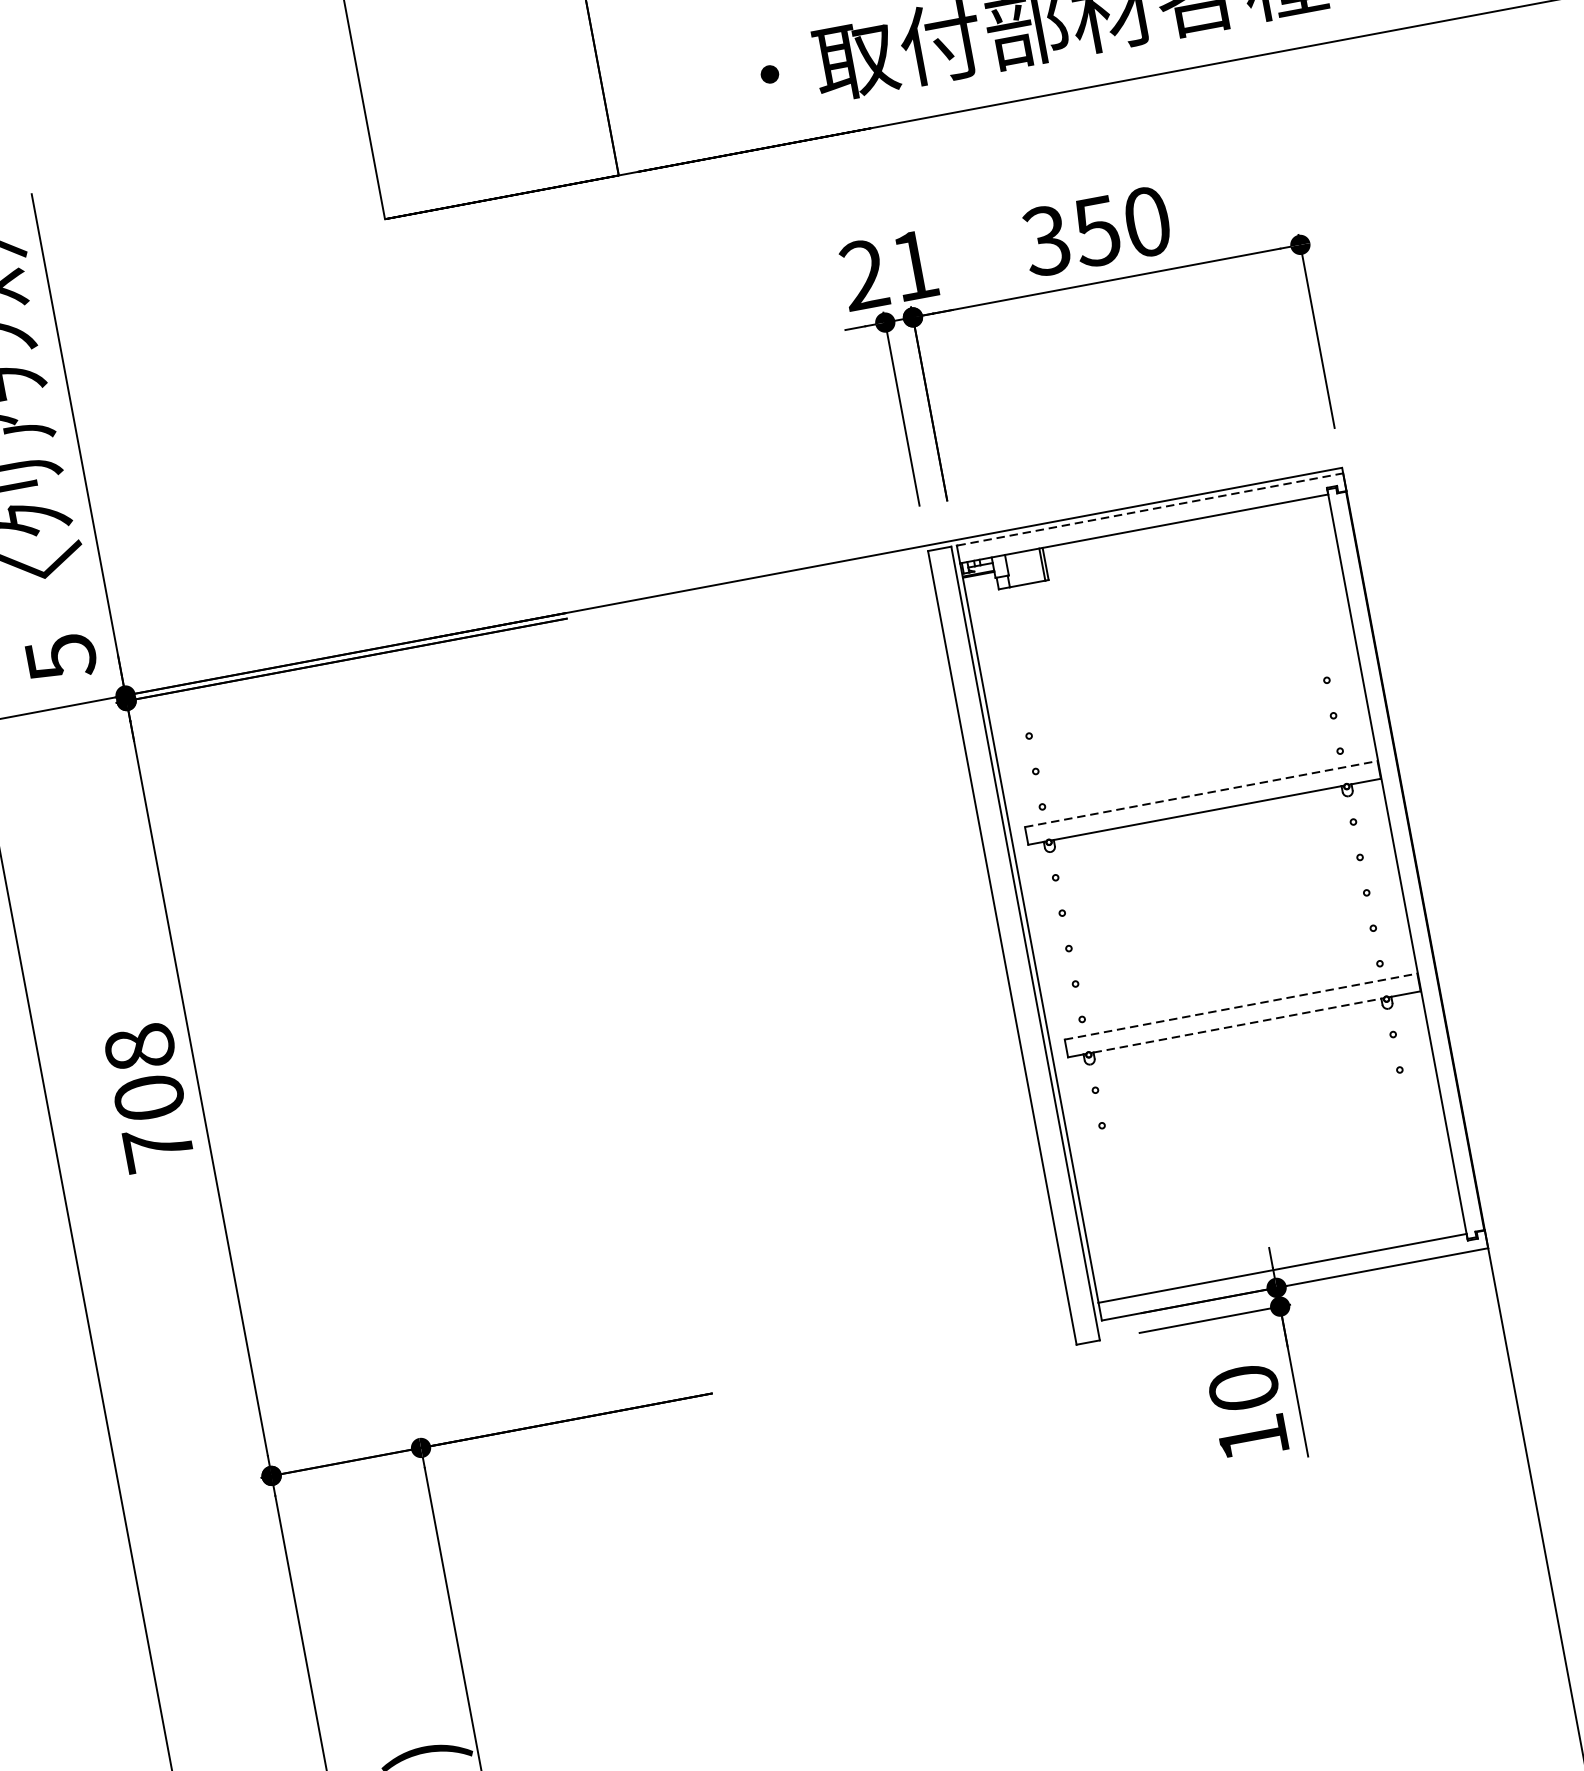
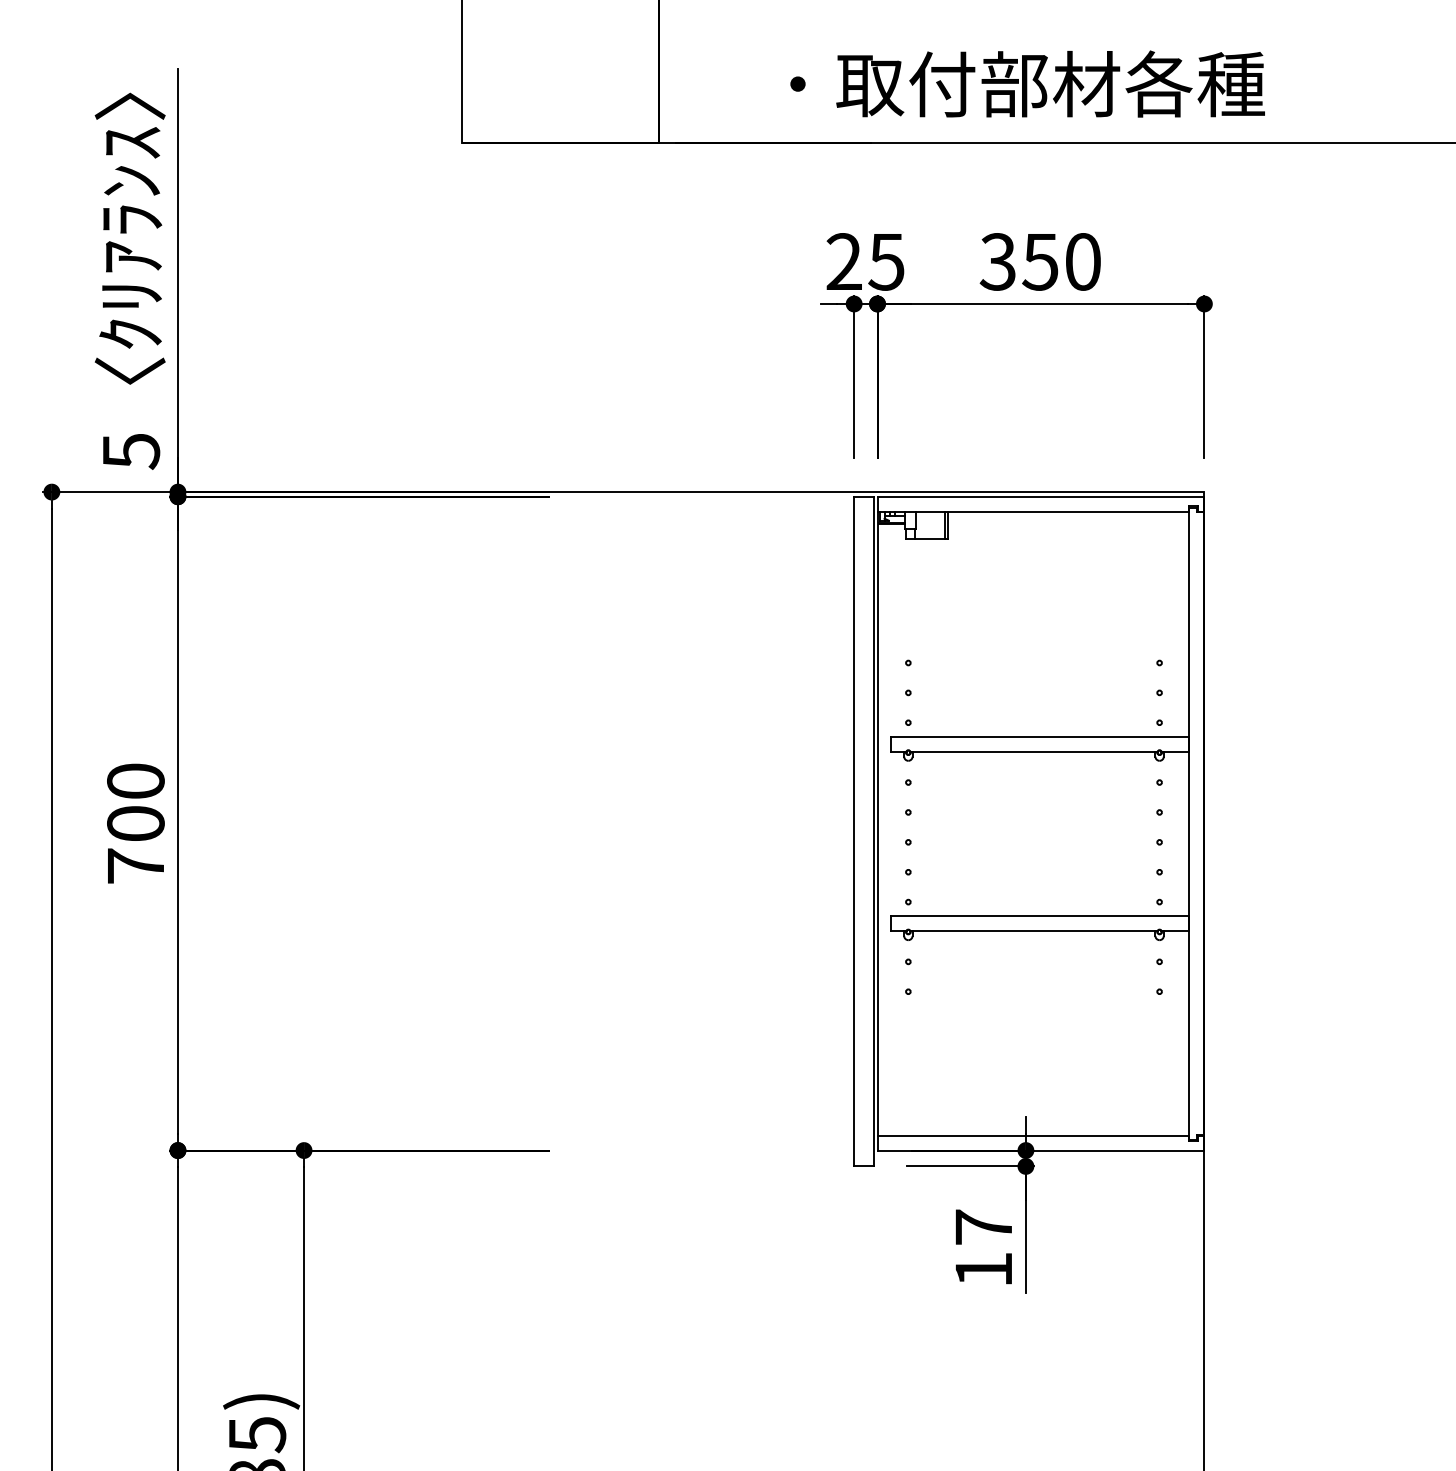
text: (914, 266) -> (886, 262), 21 -> 25
line: (1150, 509) -> (1041, 496), dashed -> solid
line: (1200, 794) -> (1039, 736), dashed -> solid
line: (1240, 1006) -> (1039, 915), dashed -> solid
line: (1237, 1025) -> (1034, 930), dashed -> solid
text: (139, 1046) -> (135, 780), 708 -> 700
text: (1243, 1387) -> (983, 1226), 10 -> 17

